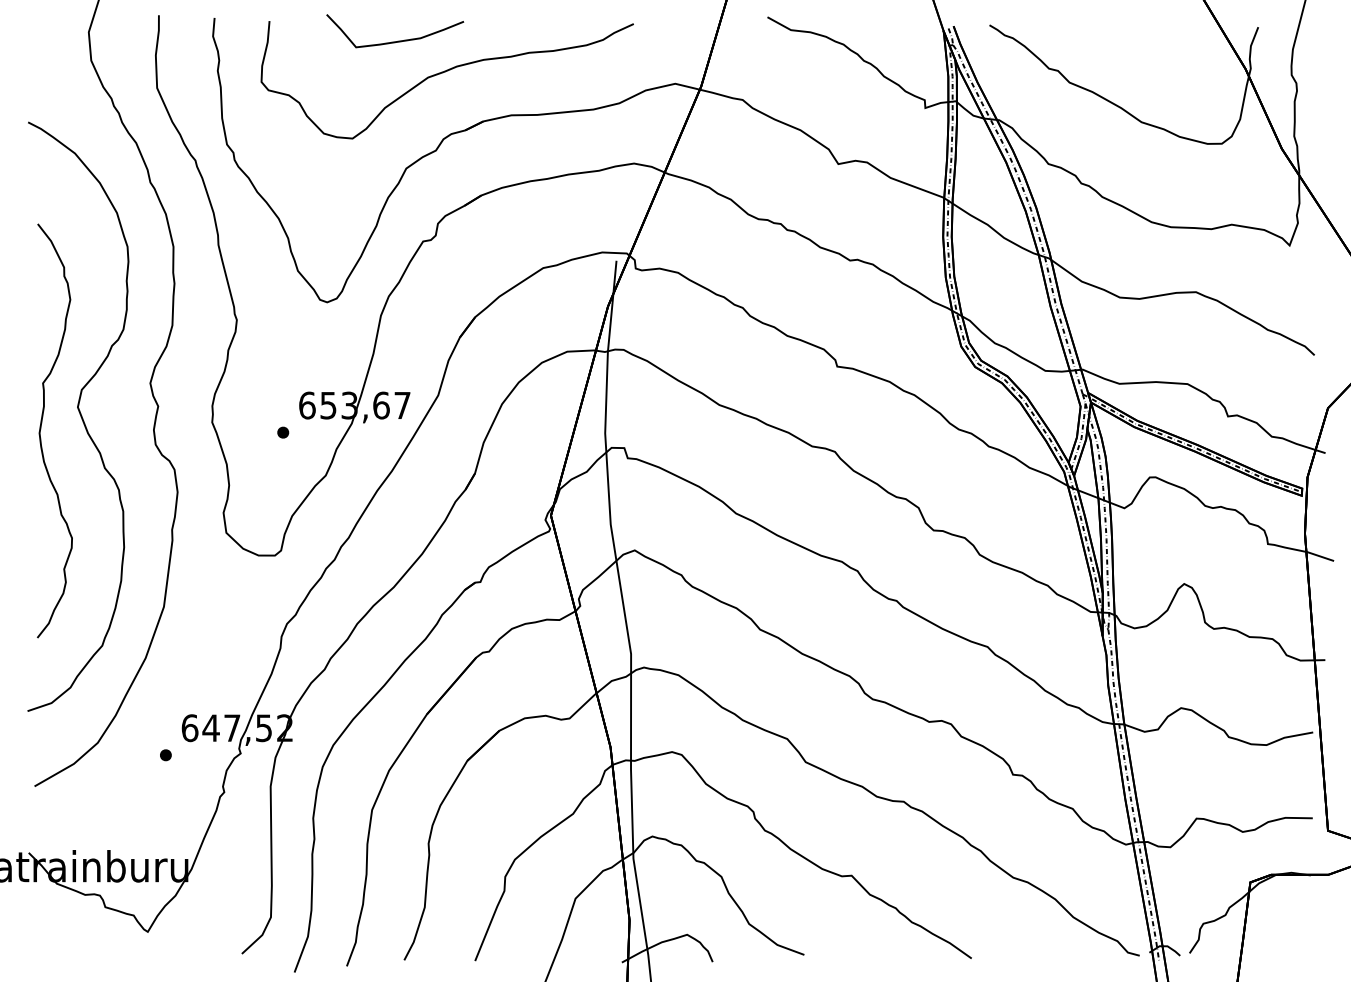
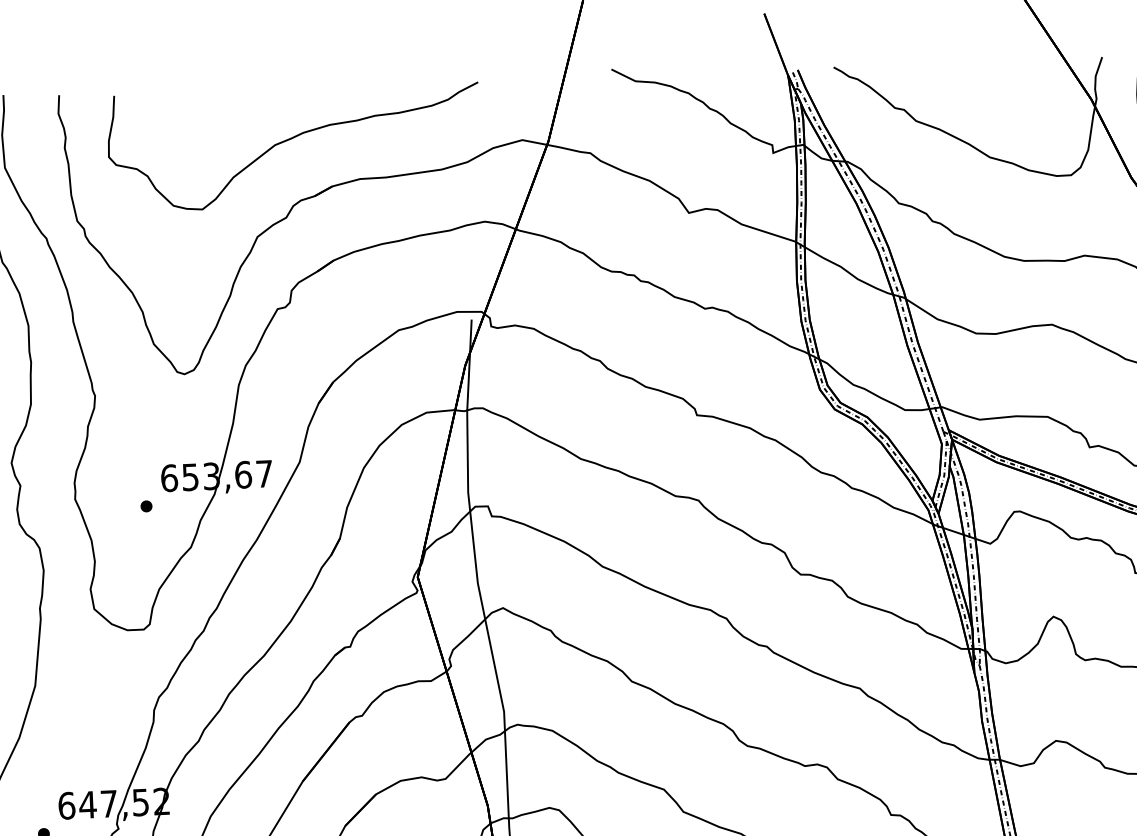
curve: (398, 40) -> (243, 109), removed

